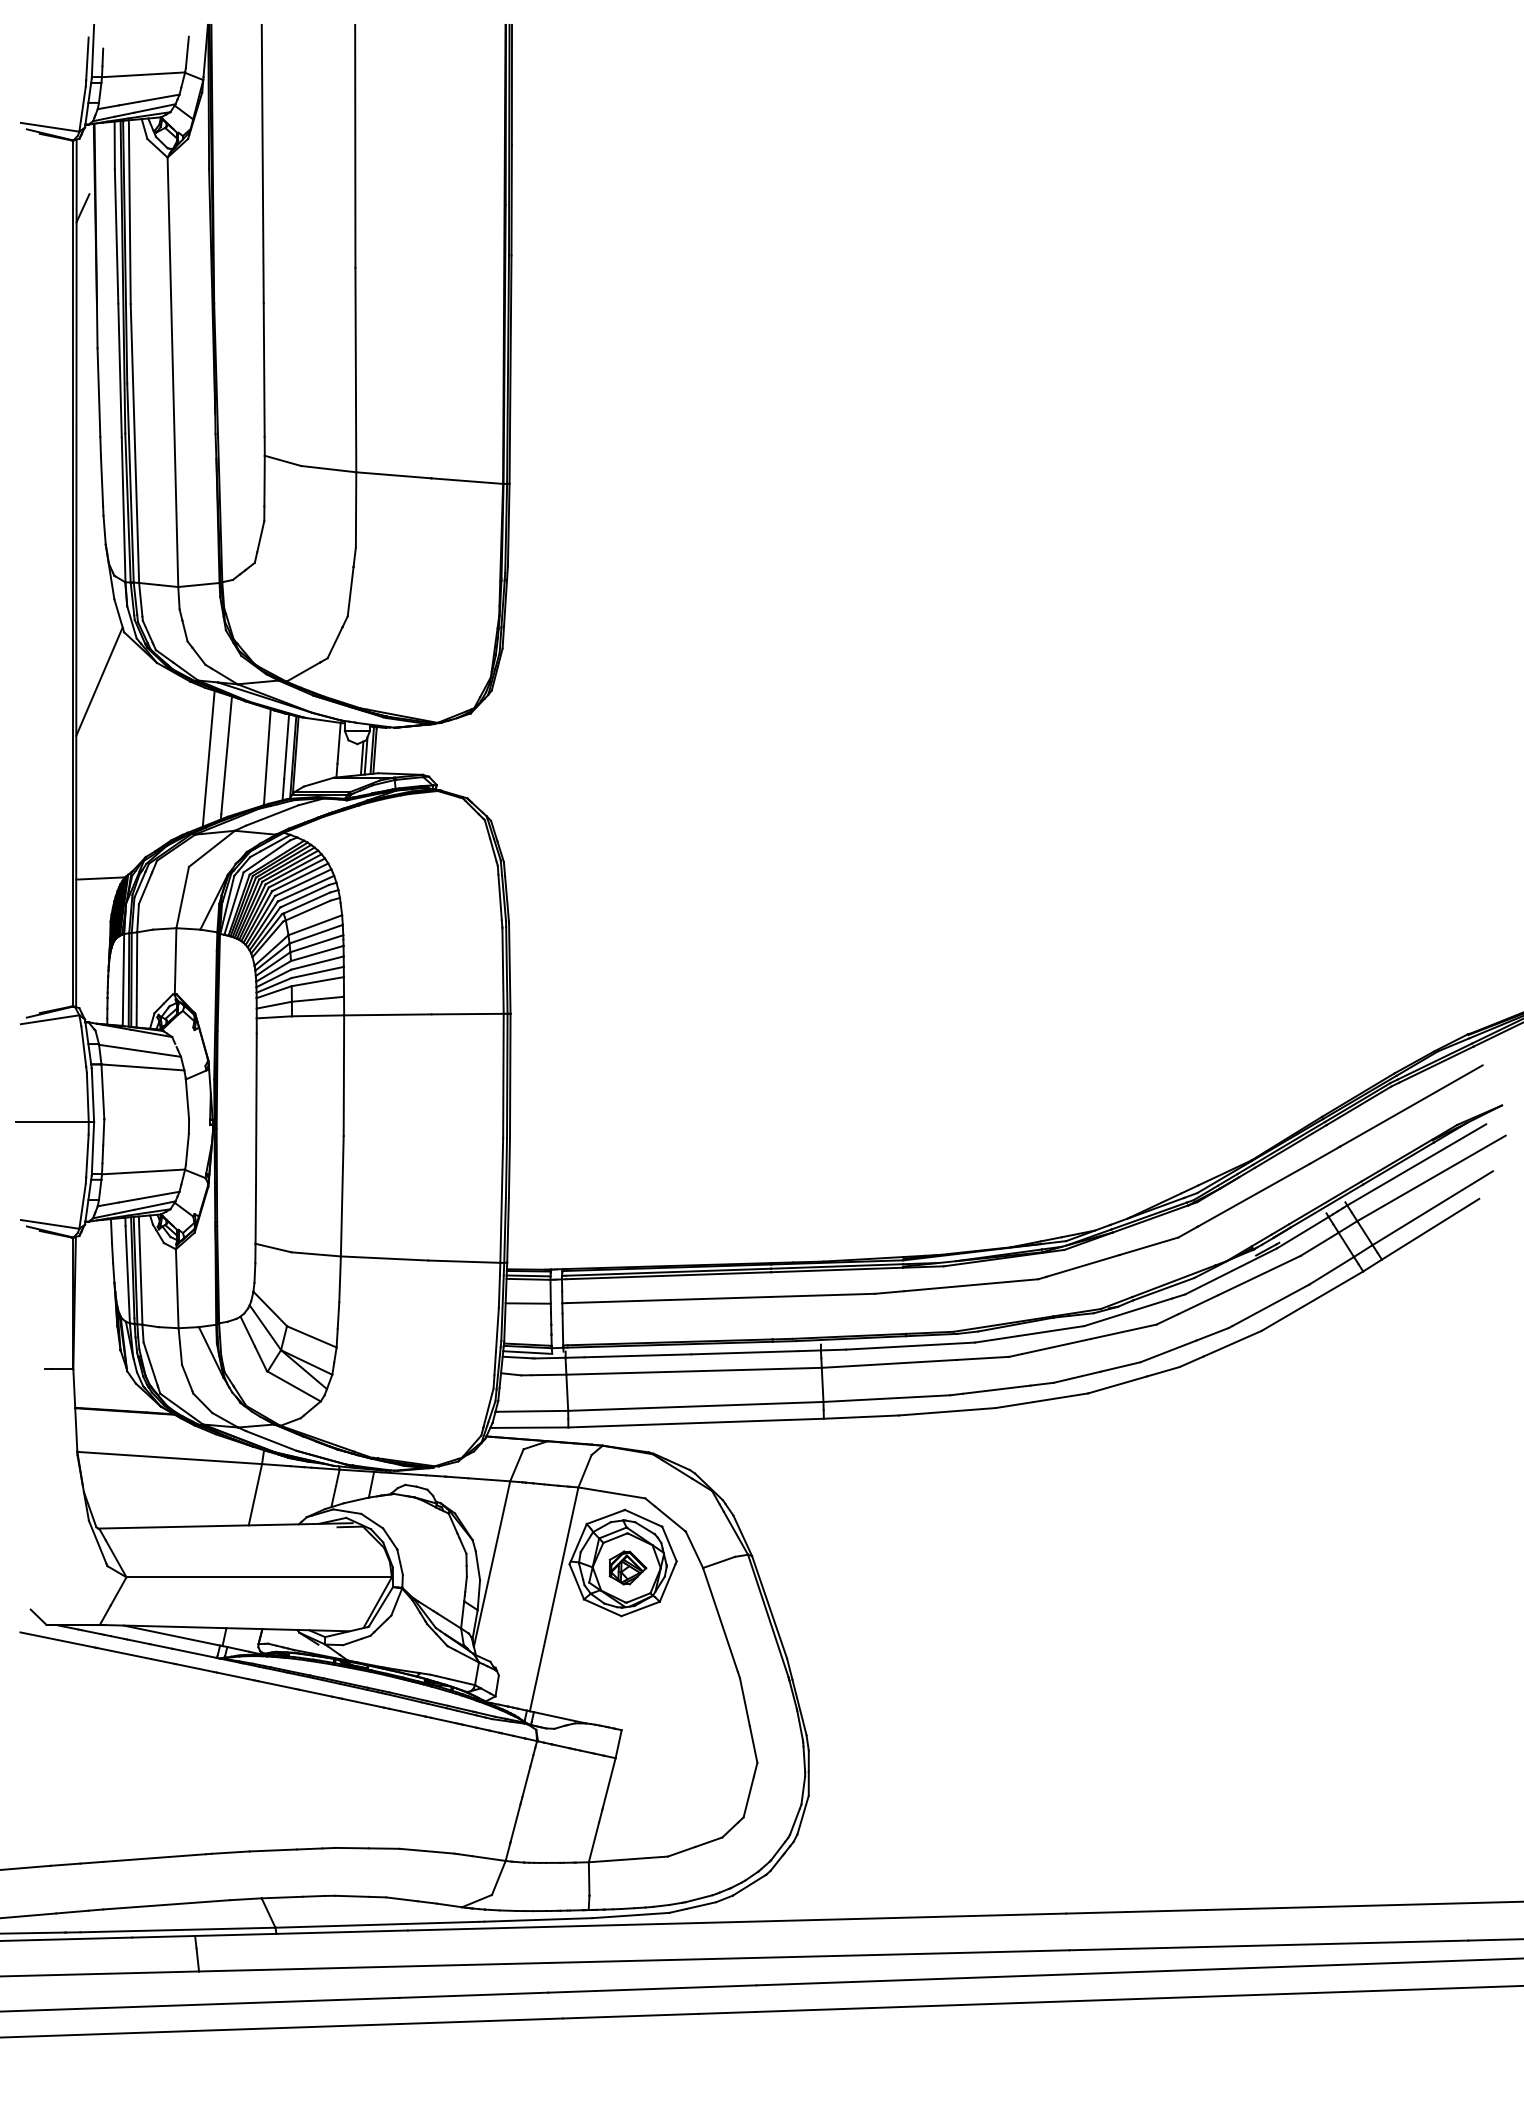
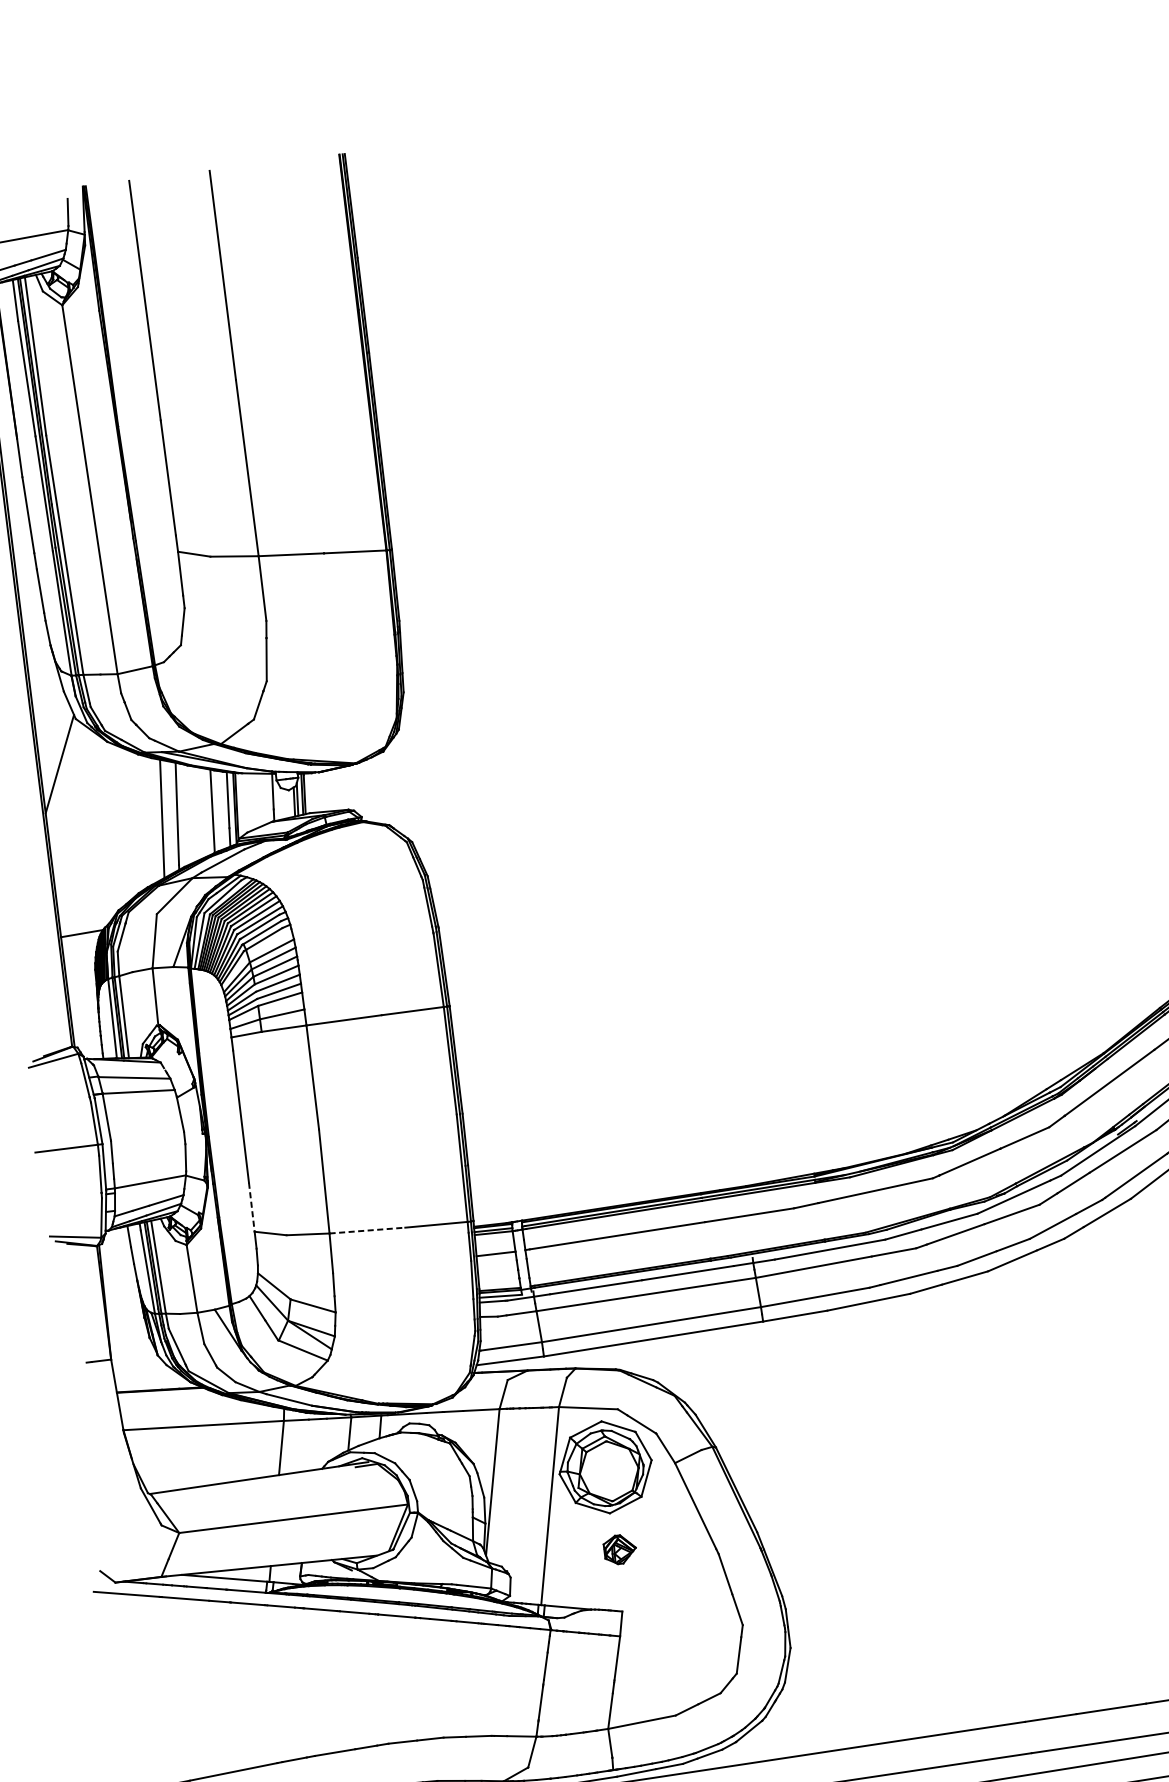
line: (255, 1215) -> (251, 1207), solid -> dashed
line: (384, 1258) -> (367, 1230), solid -> dashed
part: (627, 1567) -> (619, 1549), moved

